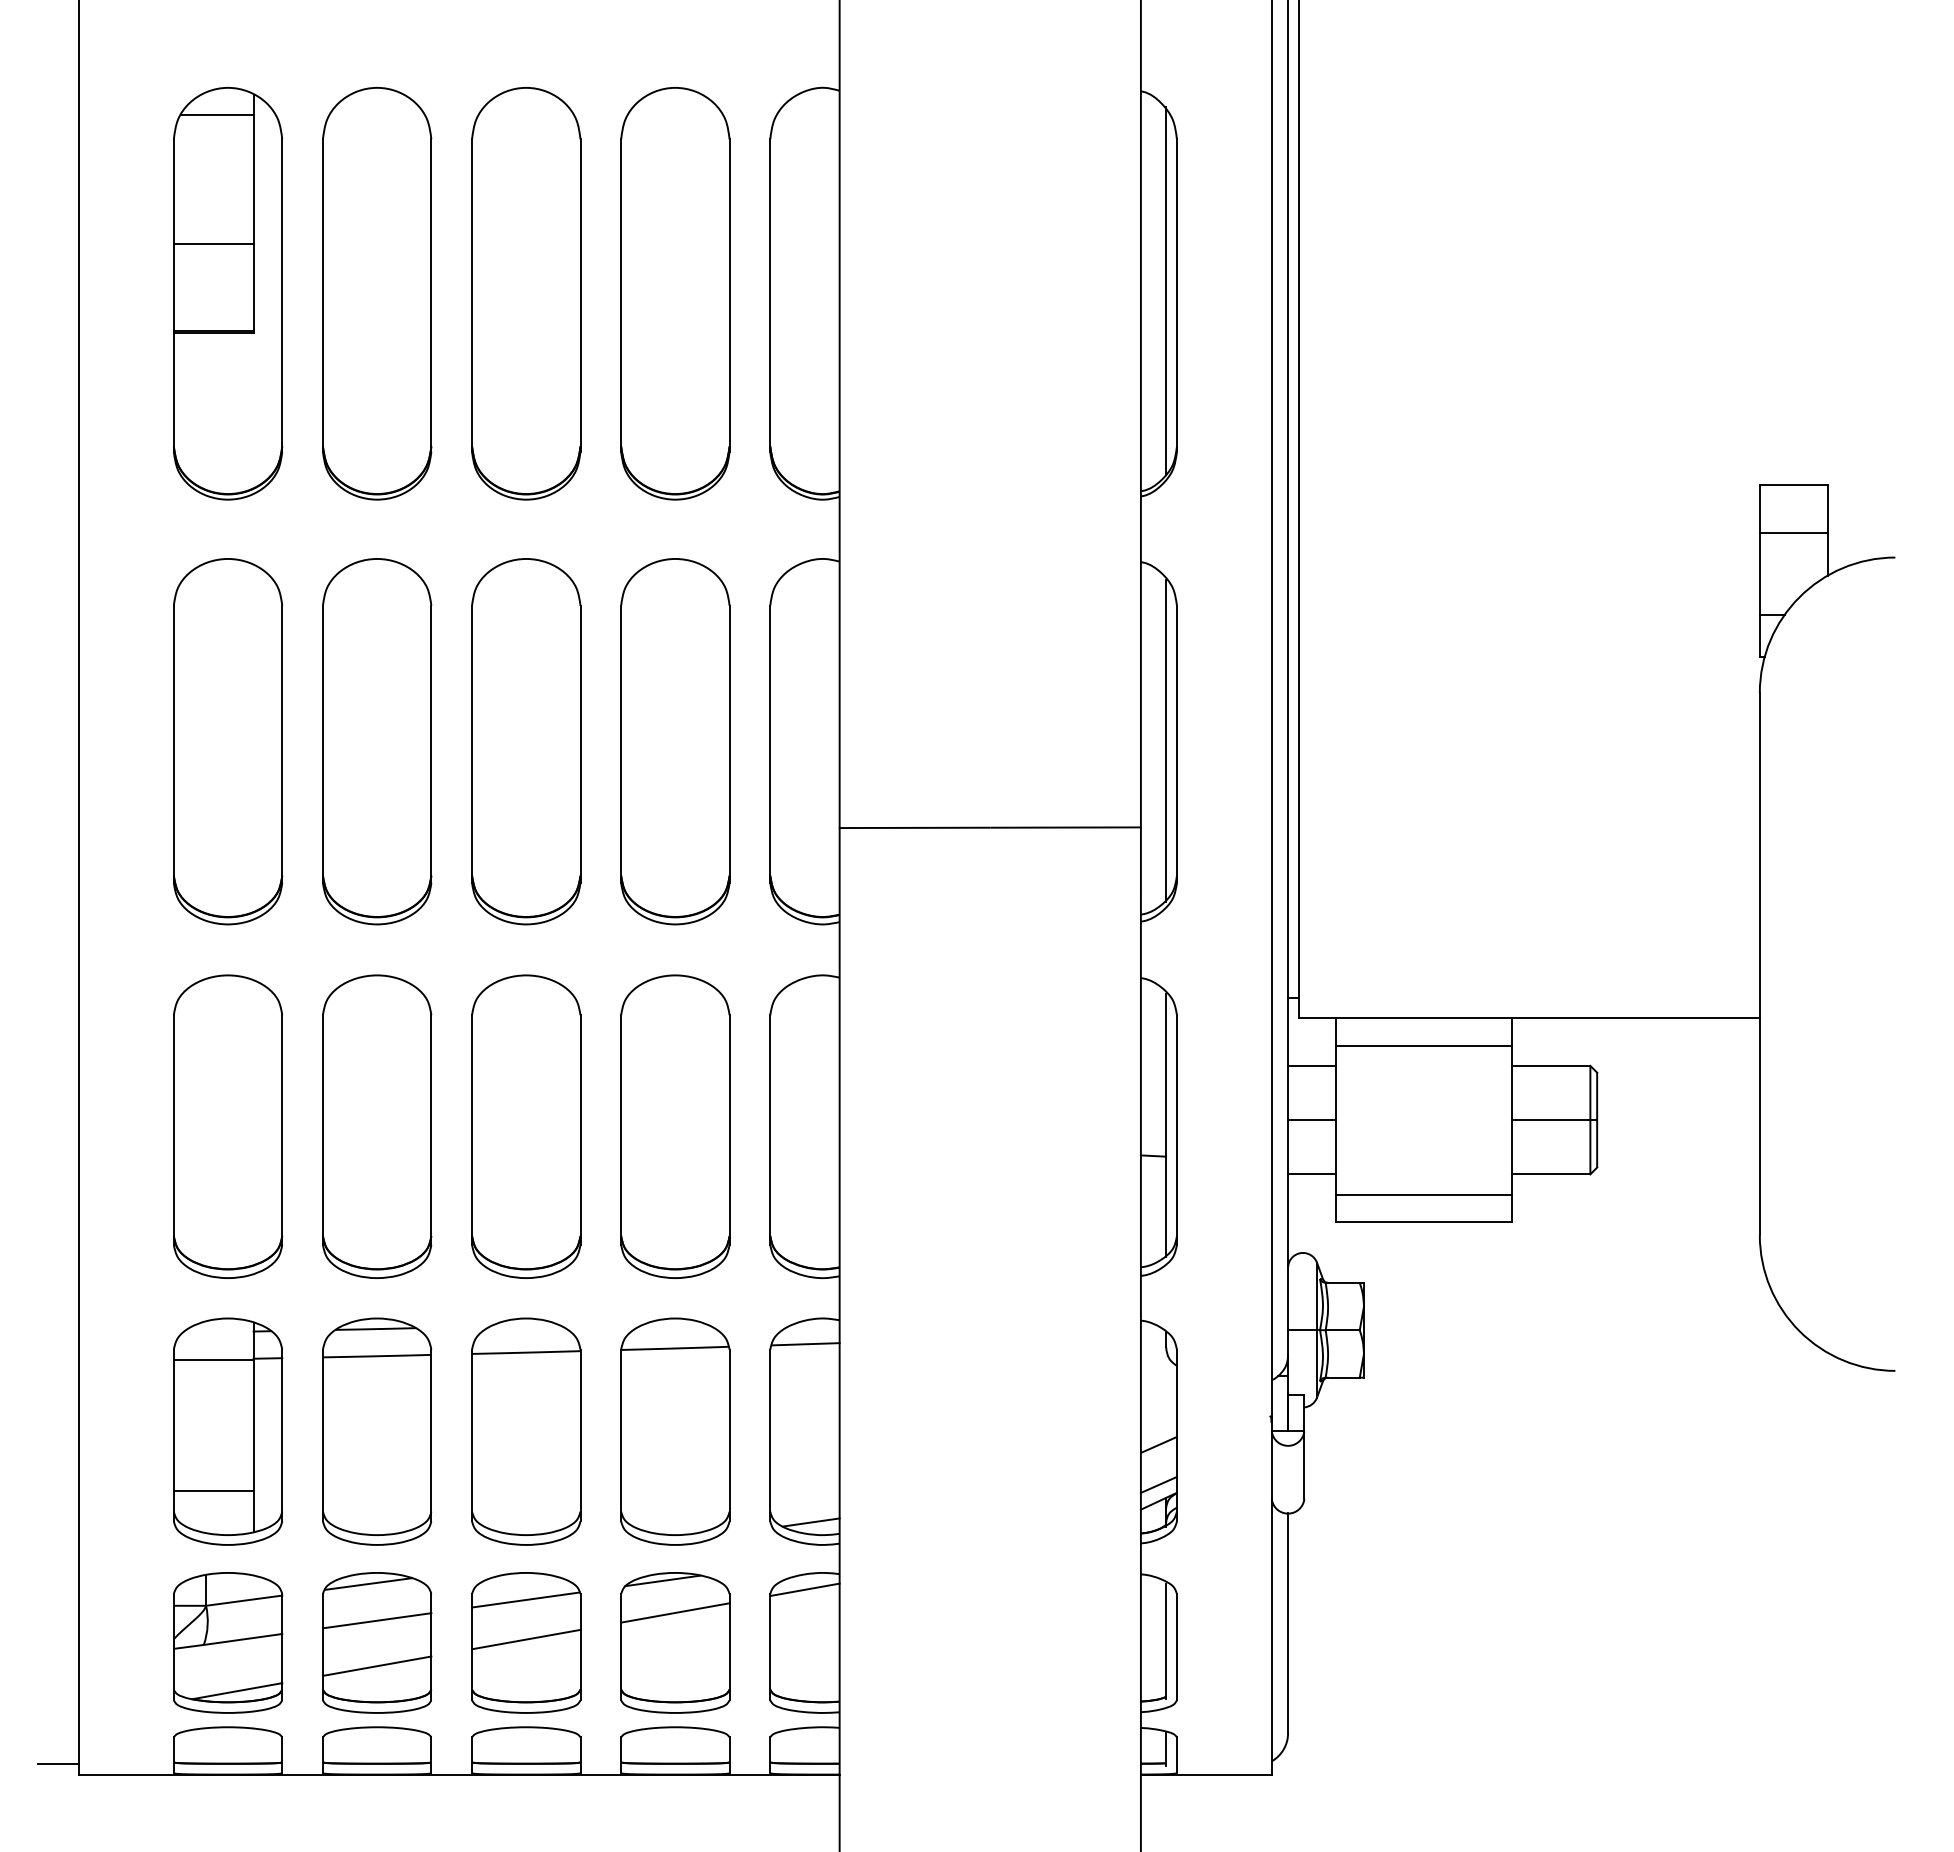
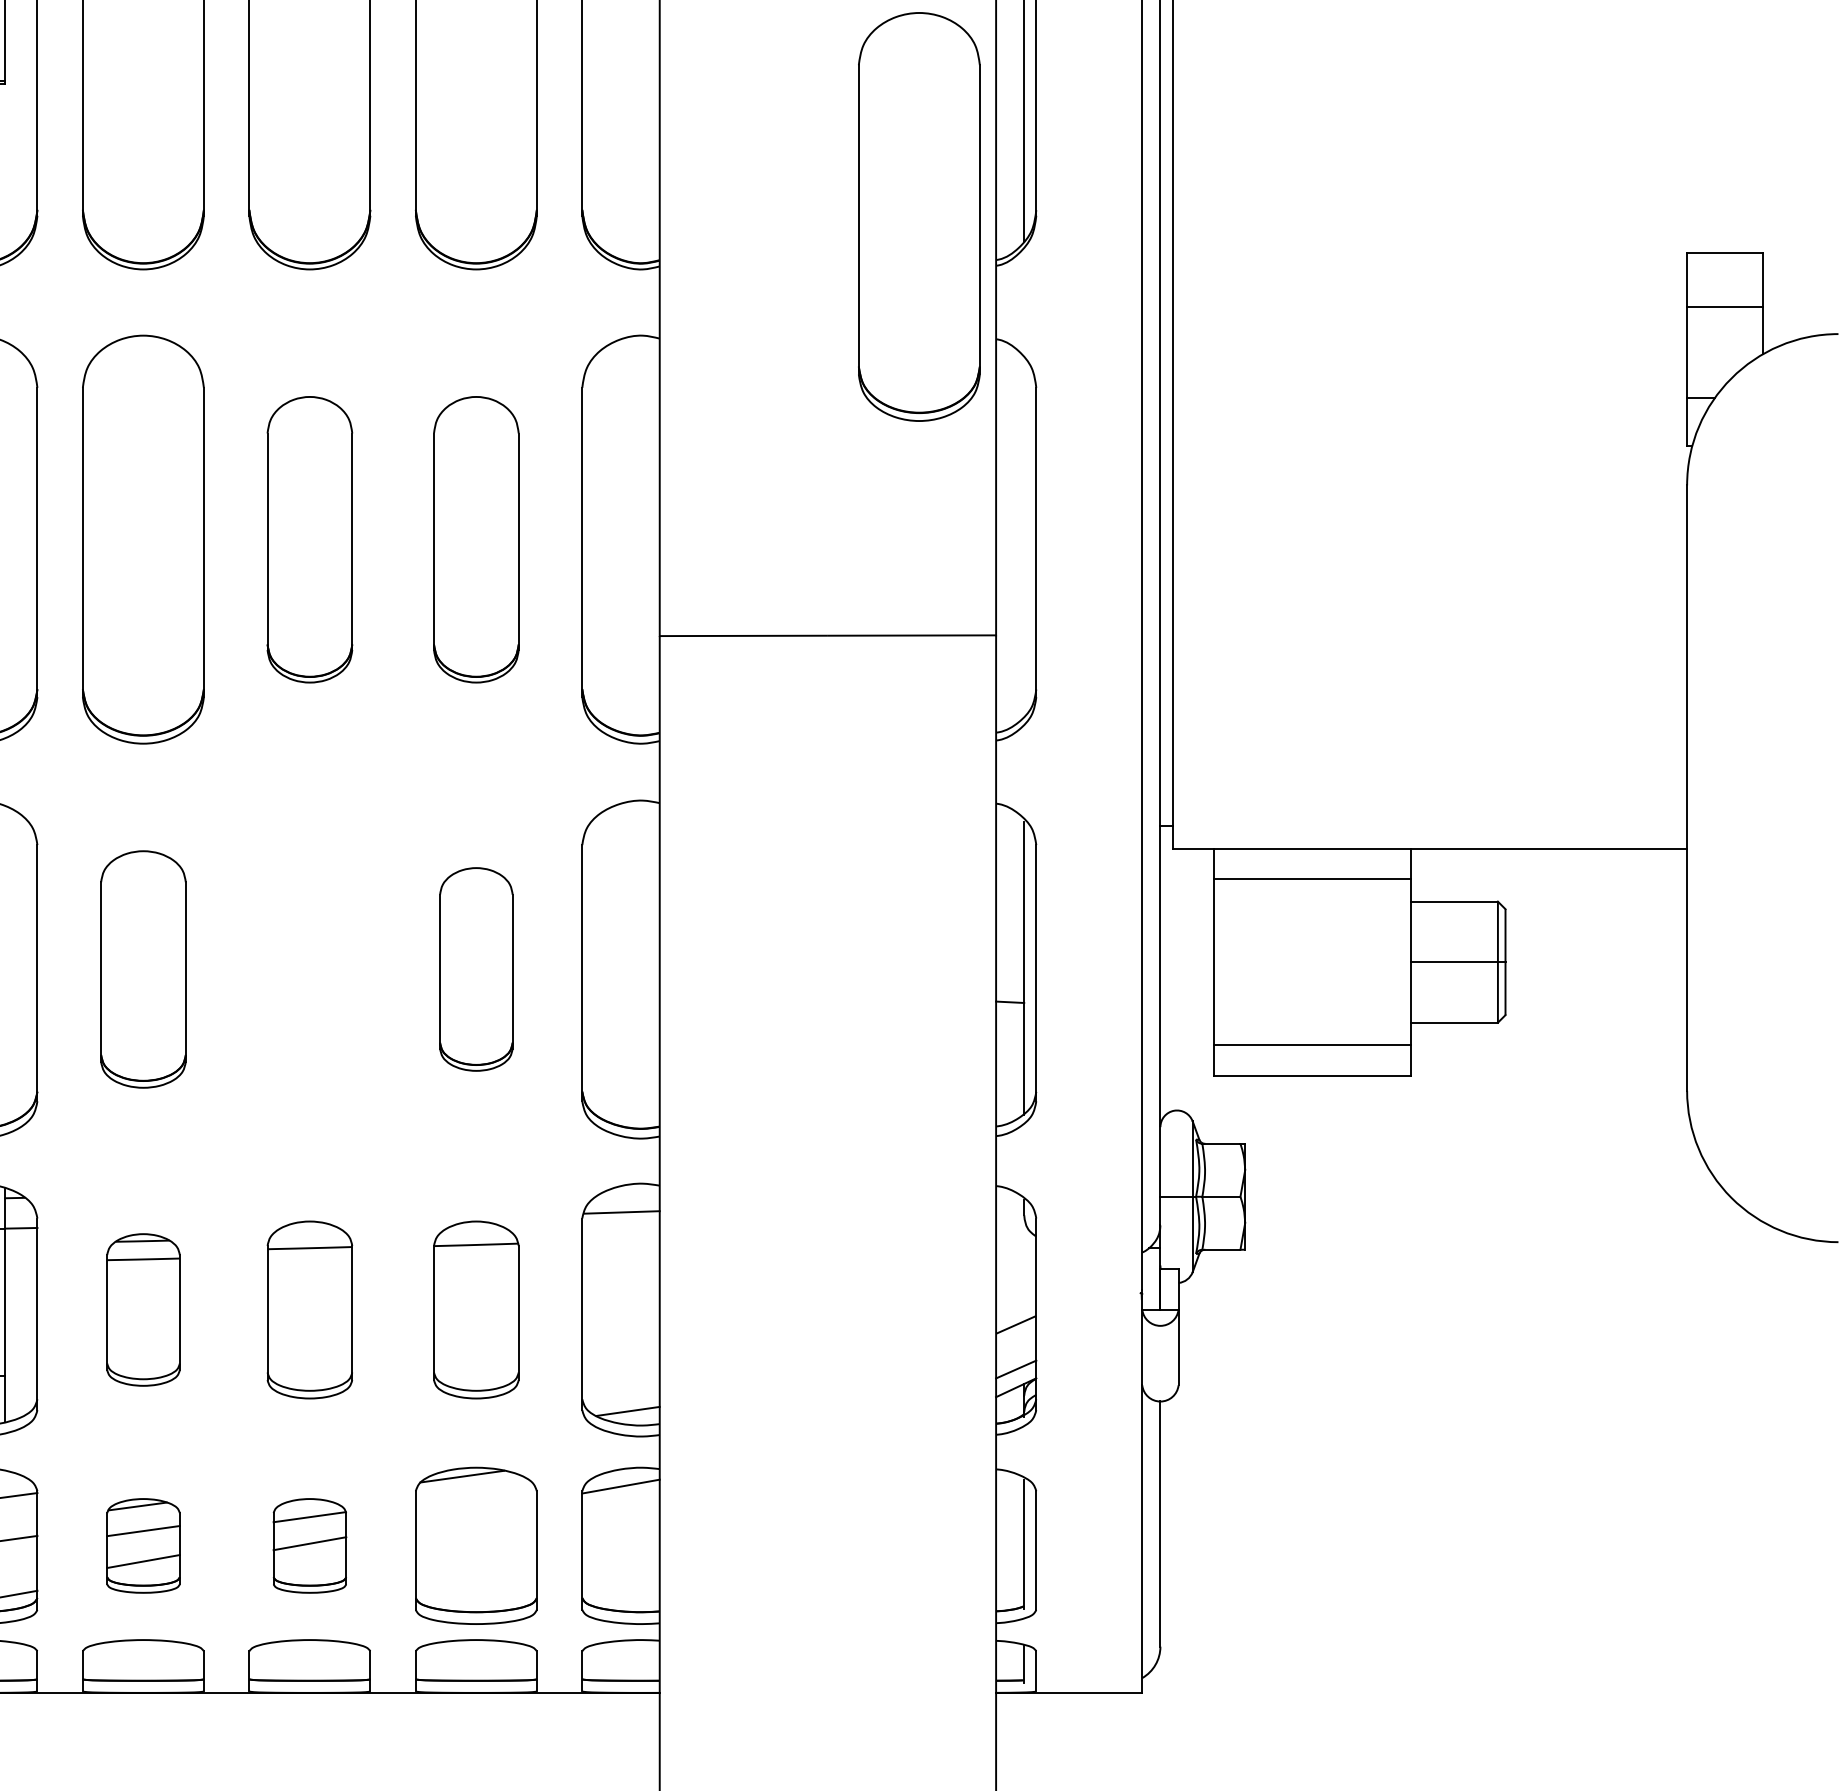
part: (1072, 452) -> (919, 216), added
line: (1166, 740) -> (1024, 538), removed
part: (526, 741) -> (310, 539), size x0.7
part: (675, 741) -> (476, 539), size x0.7
line: (1312, 1065) -> (1187, 901), removed
line: (1312, 1120) -> (1187, 962), removed
part: (377, 1126) -> (143, 969), size x0.7
part: (526, 1126) -> (310, 969), removed
part: (675, 1126) -> (476, 969), size x0.6
line: (1312, 1174) -> (1187, 1022), removed
part: (377, 1431) -> (143, 1309), size x0.6
part: (526, 1431) -> (310, 1309), size x0.7
part: (675, 1431) -> (476, 1309), size x0.7
line: (675, 1612) -> (476, 1511), removed
part: (377, 1642) -> (143, 1545), size x0.6
part: (526, 1642) -> (310, 1545), size x0.6

